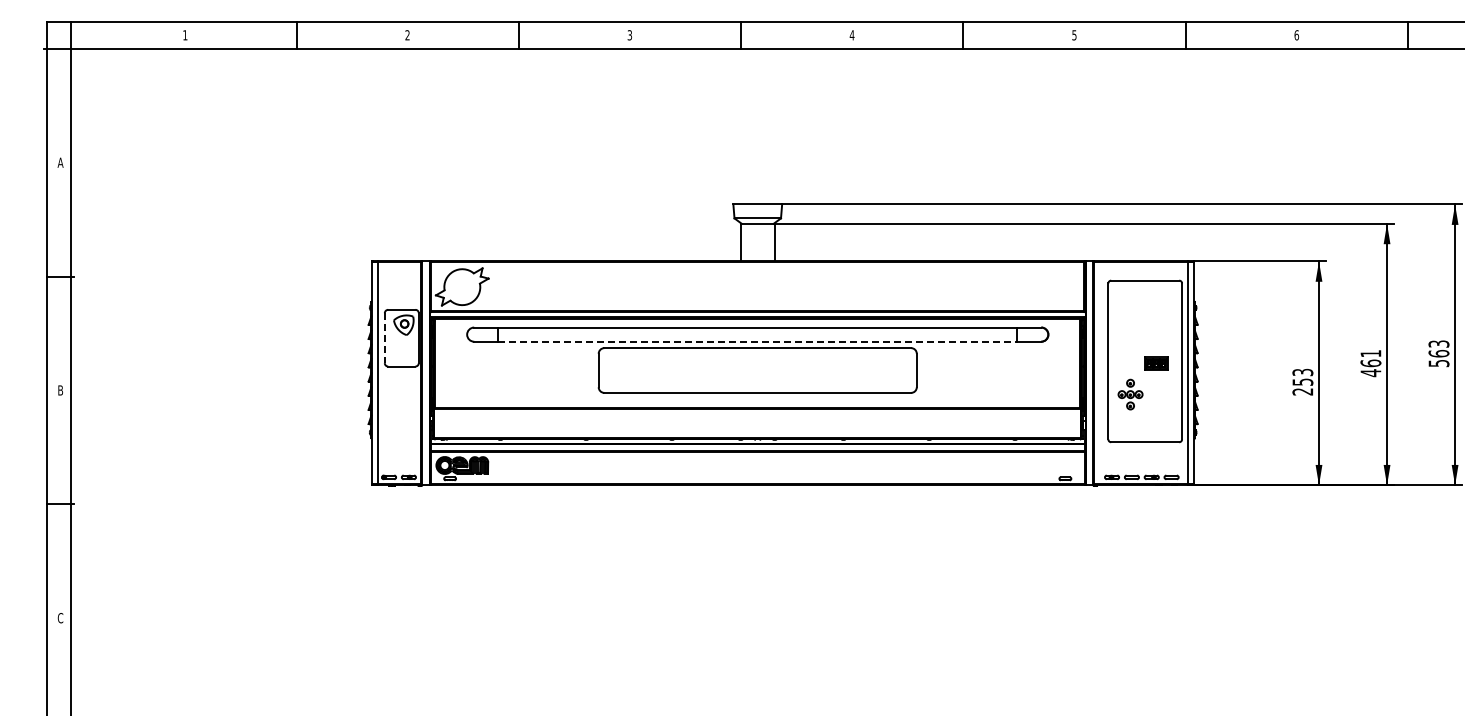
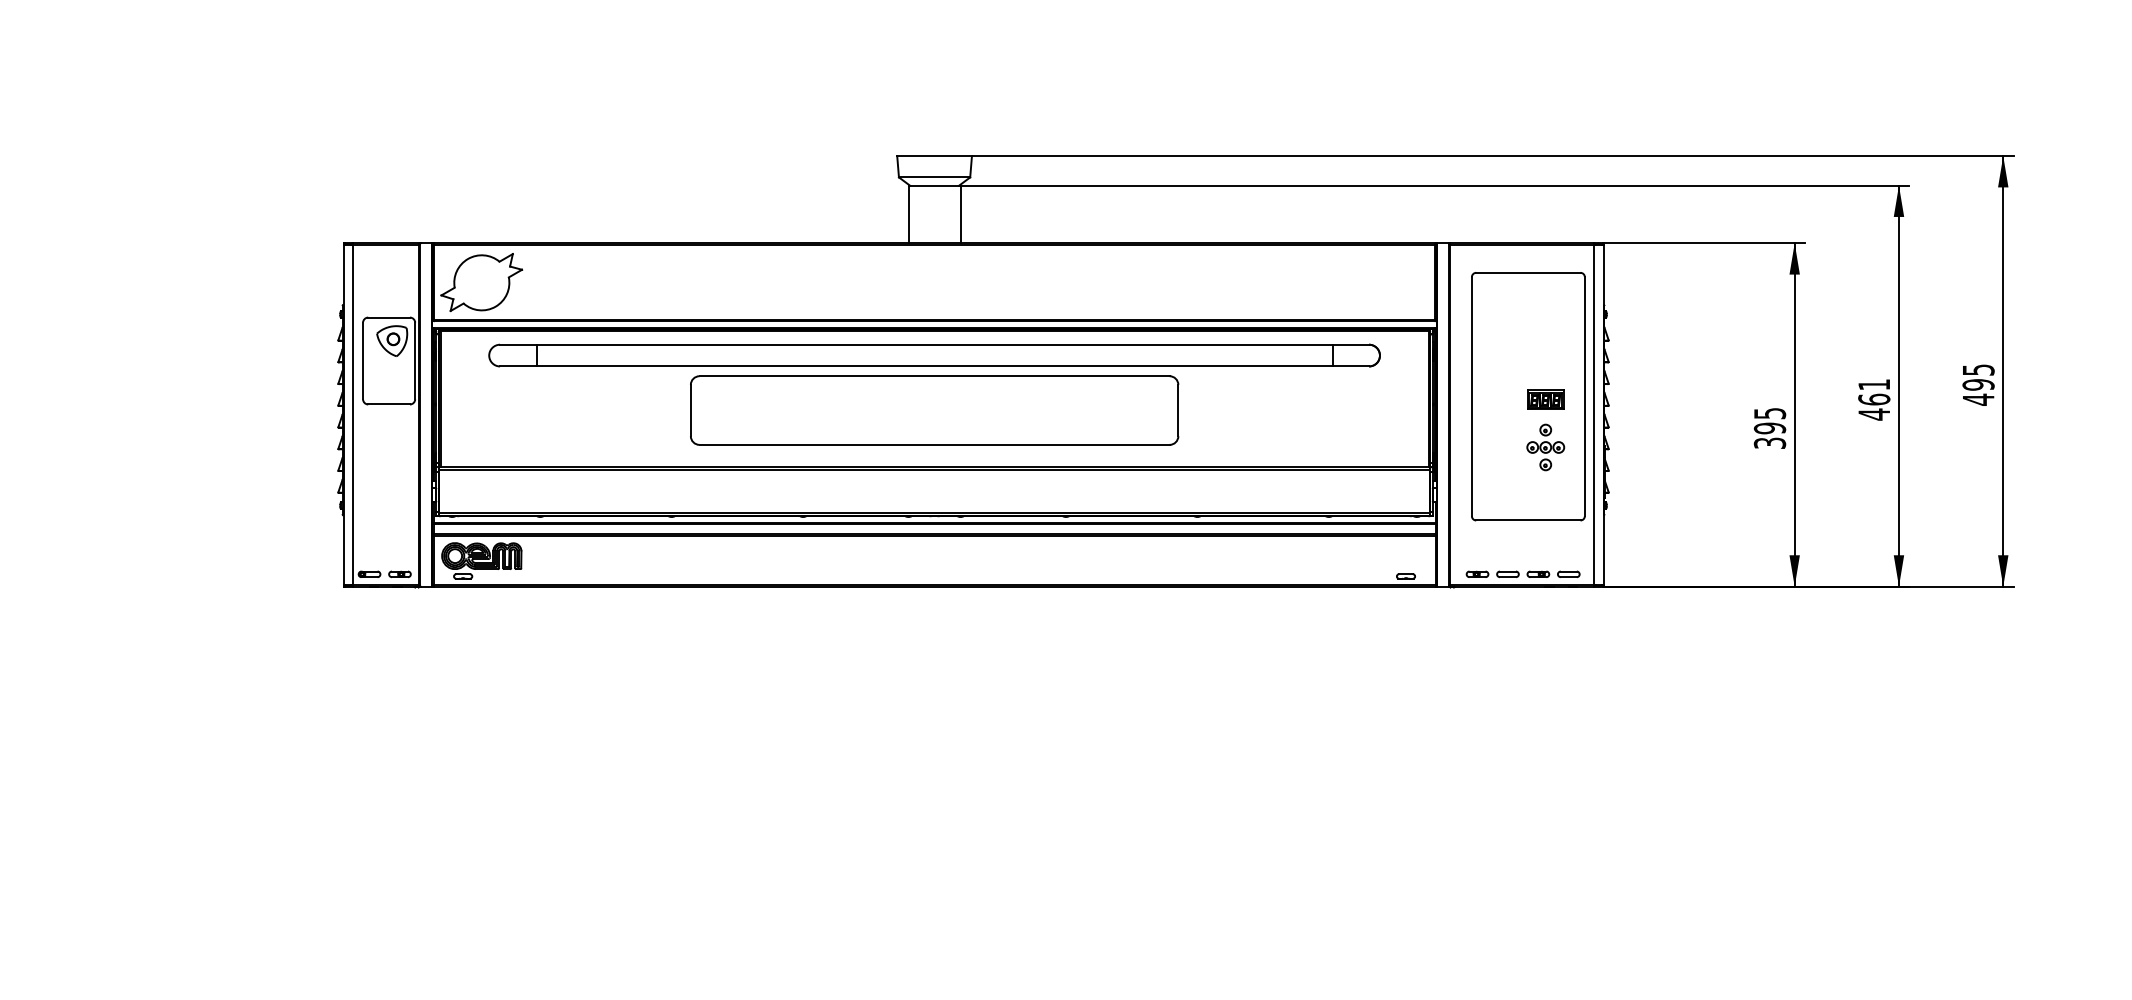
line: (384, 338) -> (362, 361), dashed -> solid
line: (757, 341) -> (934, 366), dashed -> solid
text: (1438, 353) -> (1977, 384), 563 -> 495
text: (1302, 381) -> (1769, 427), 253 -> 395
part: (1130, 394) -> (1545, 447), moved

